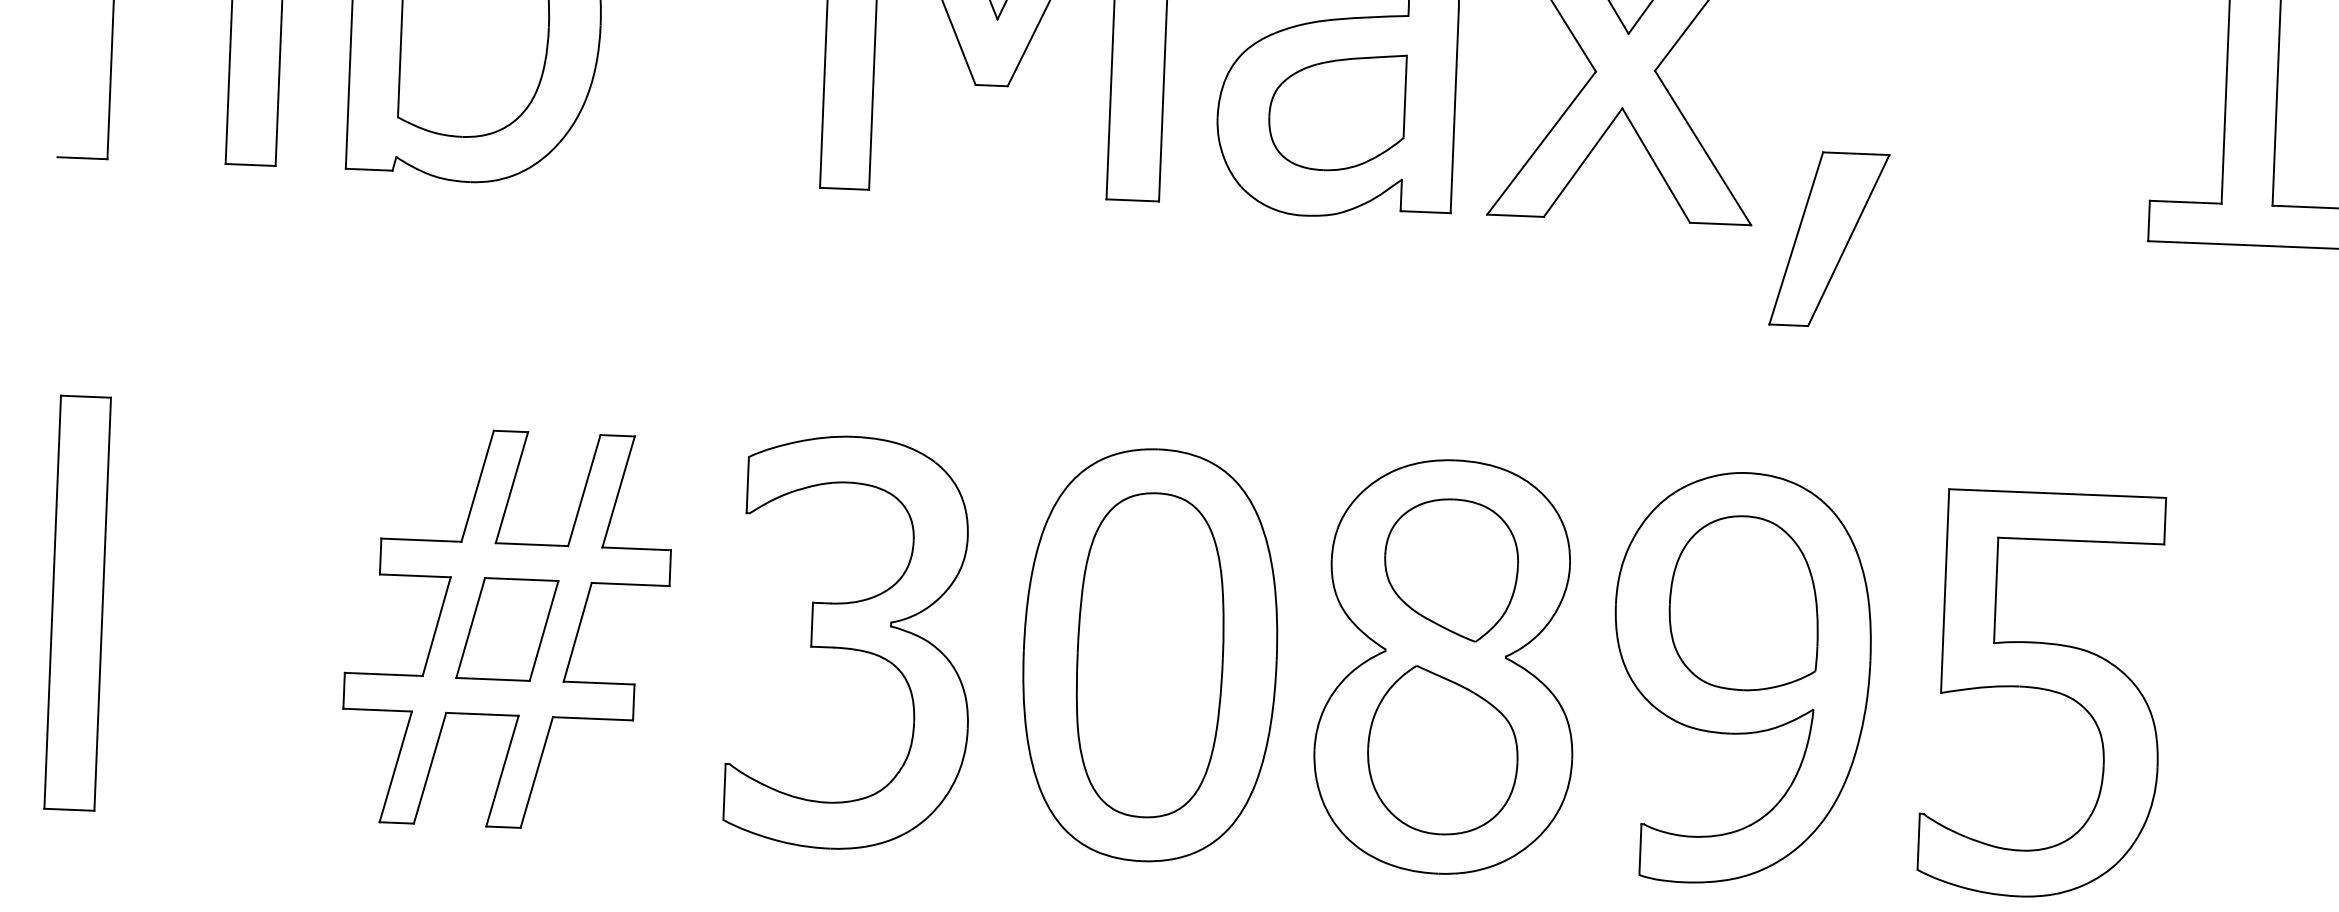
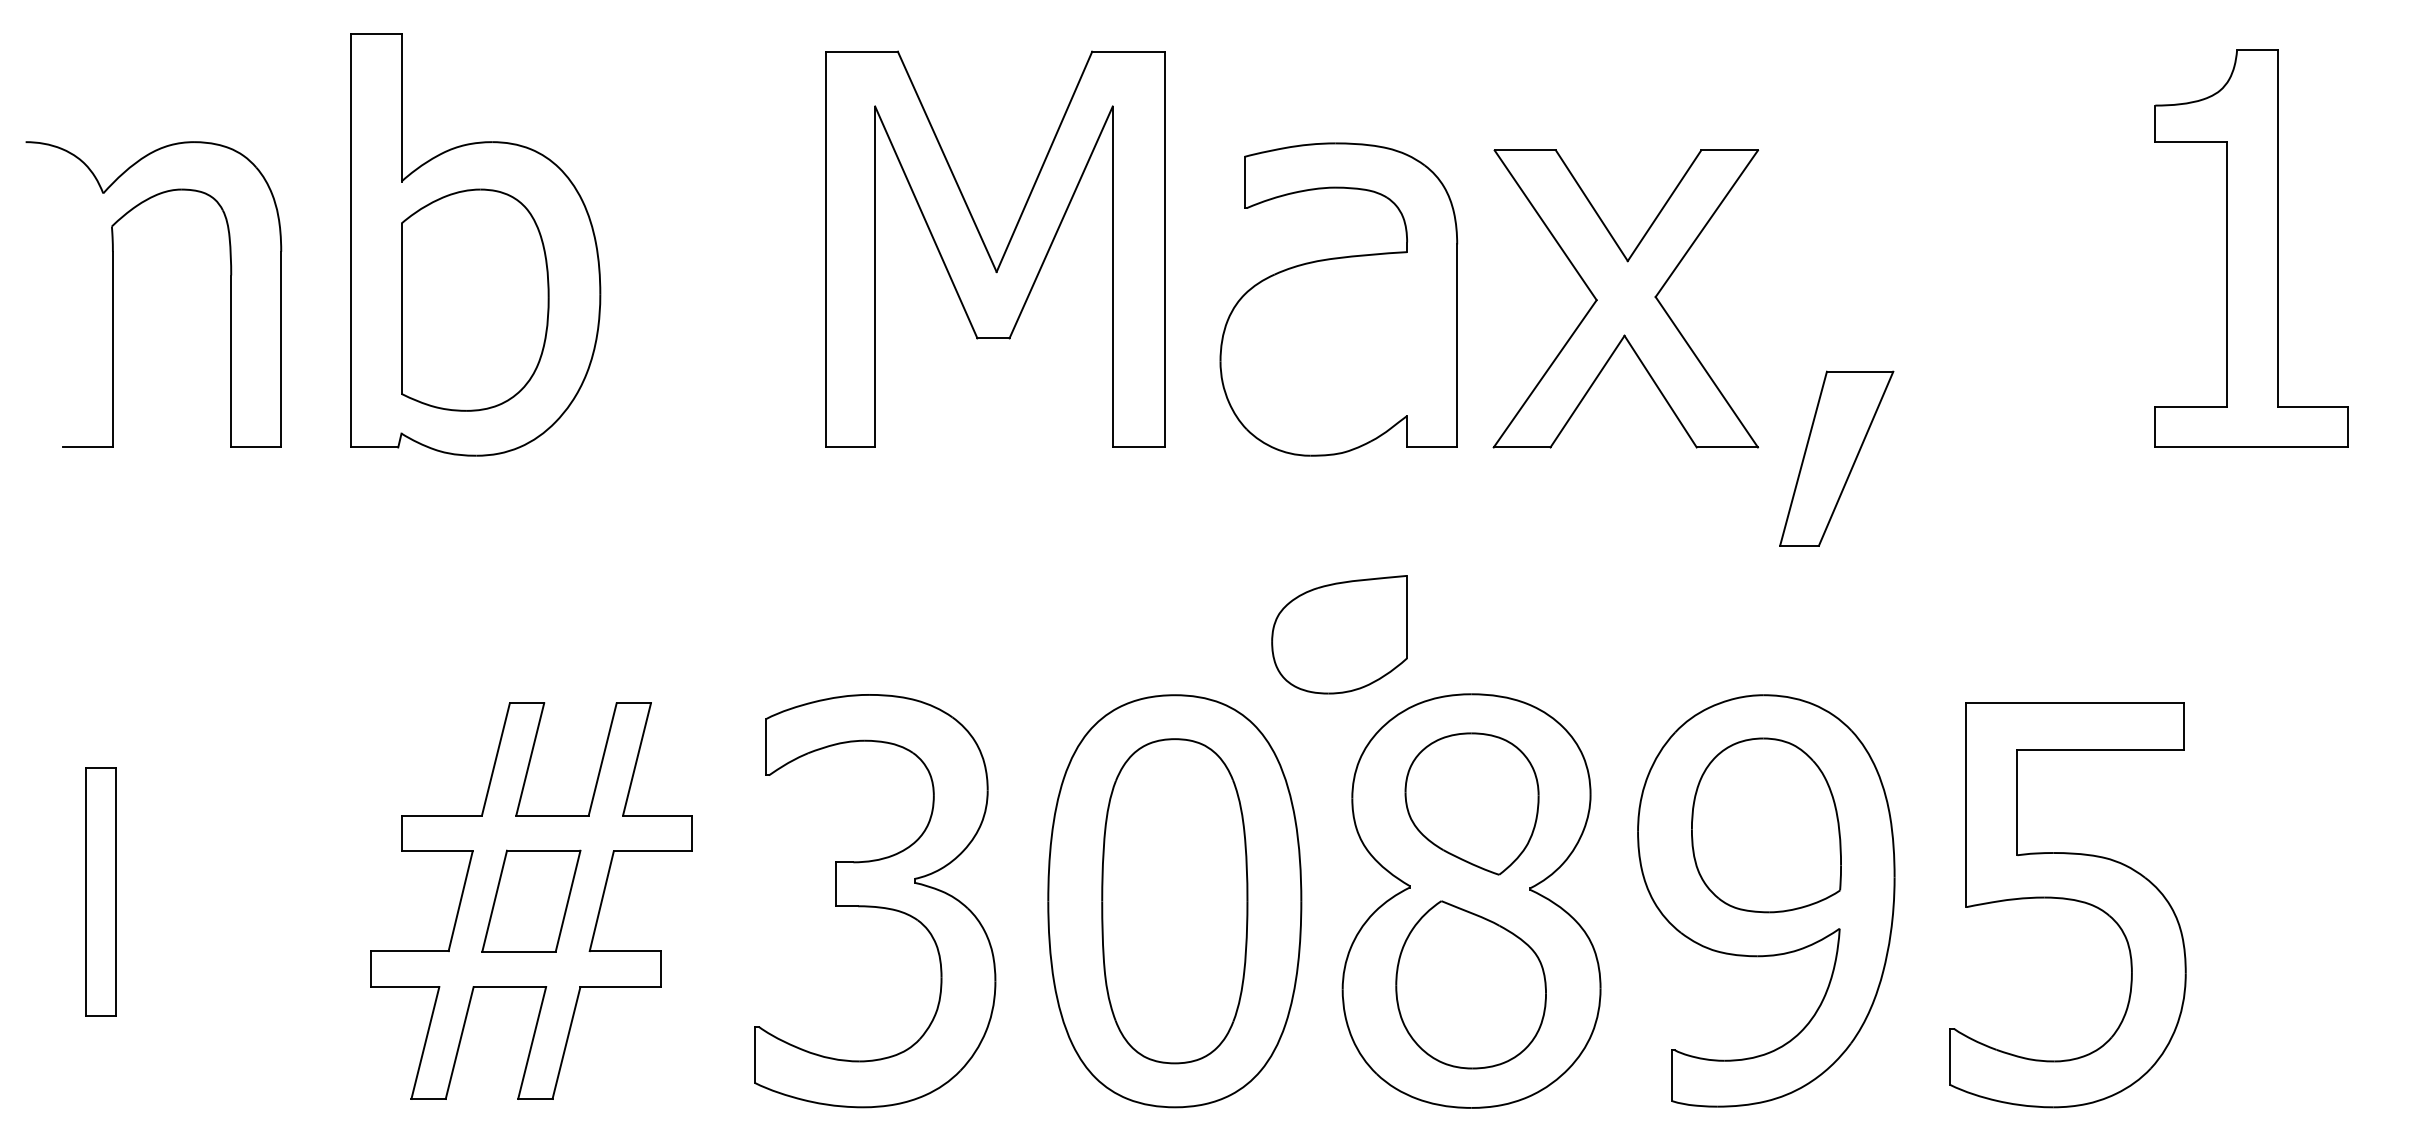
part: (1336, 111) -> (1339, 634), moved
part: (77, 603) -> (100, 892), size x0.6

